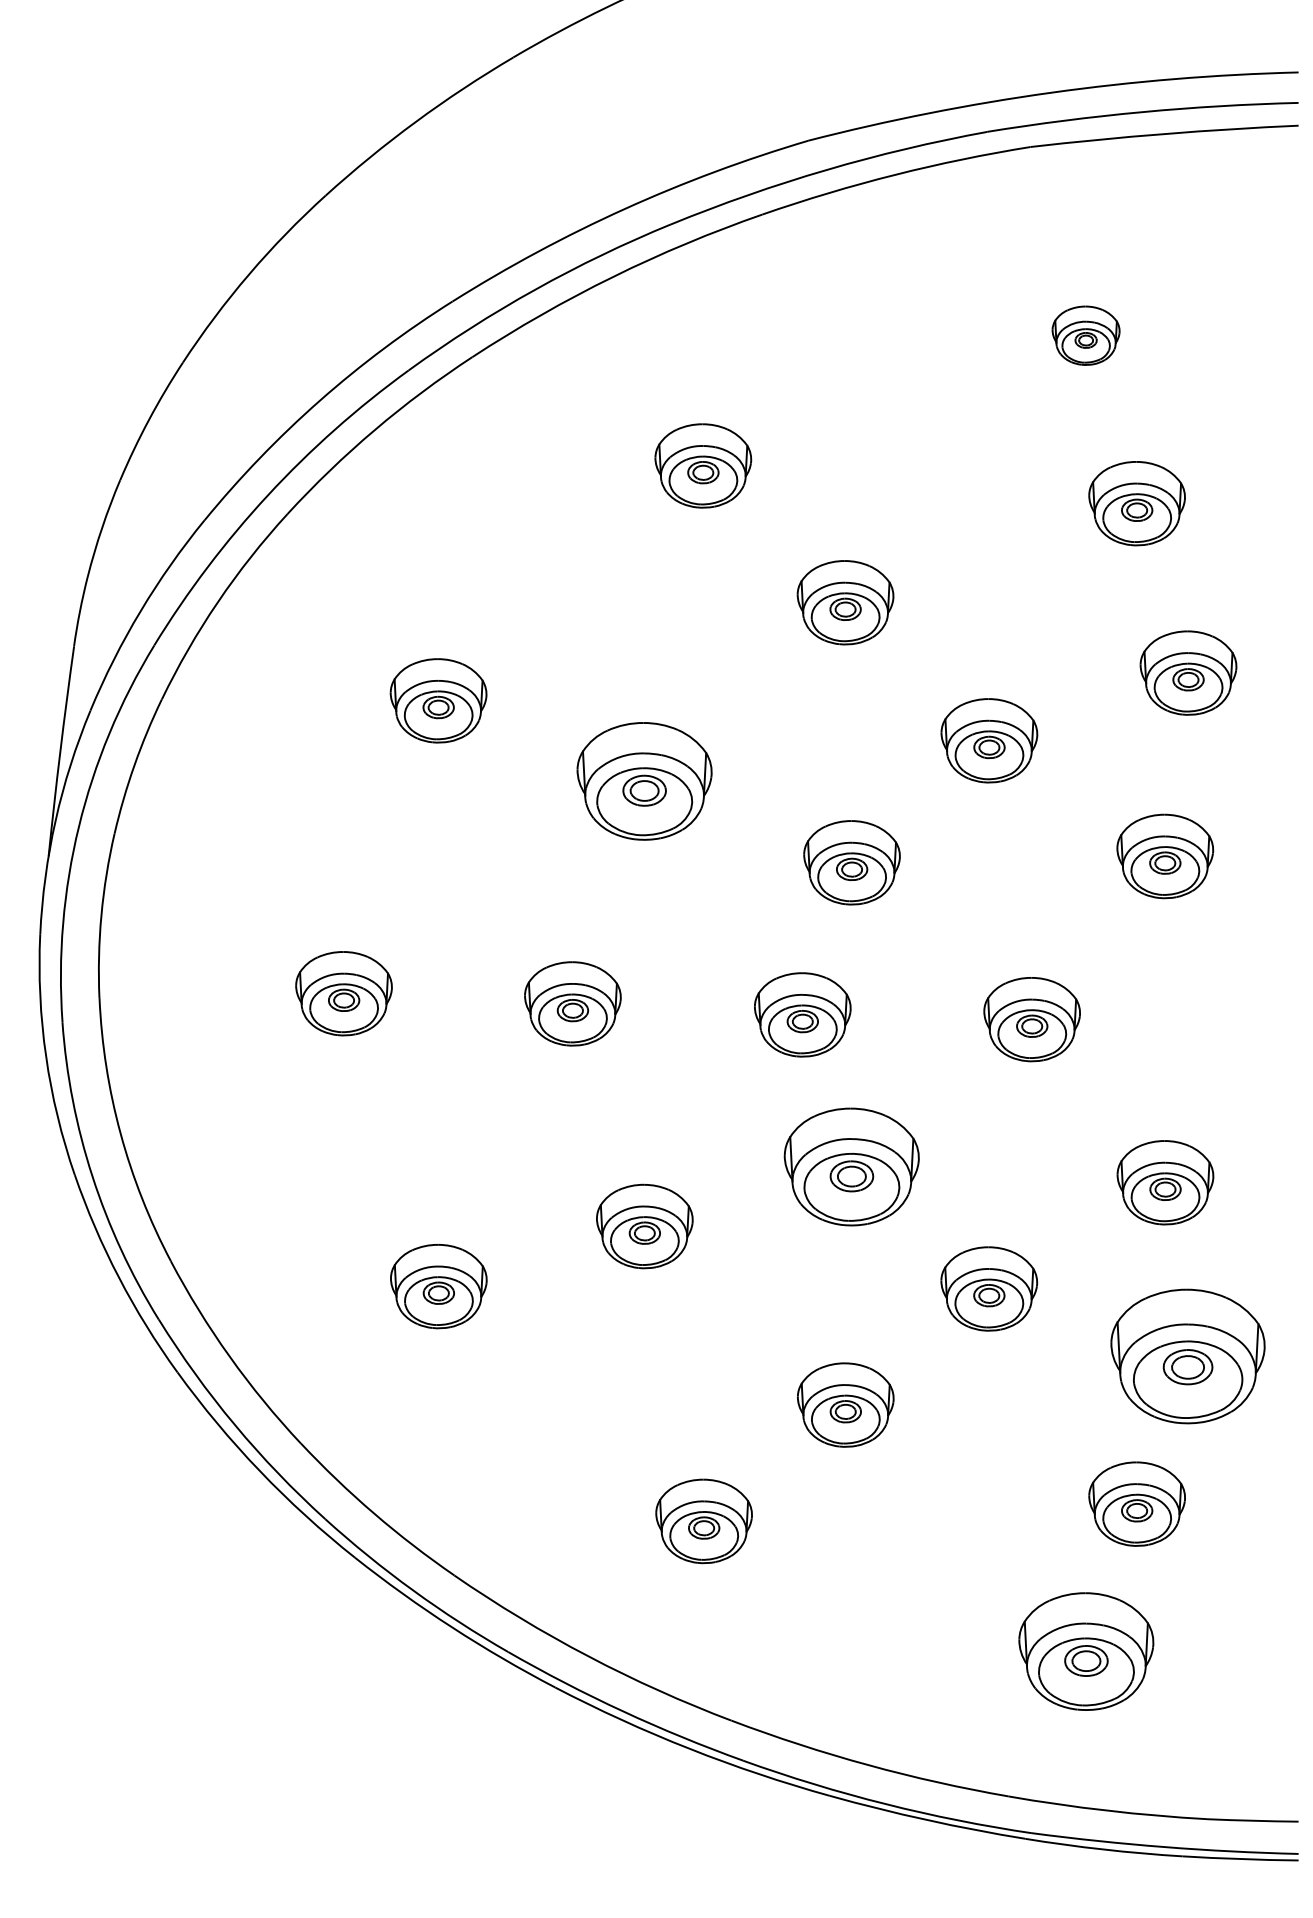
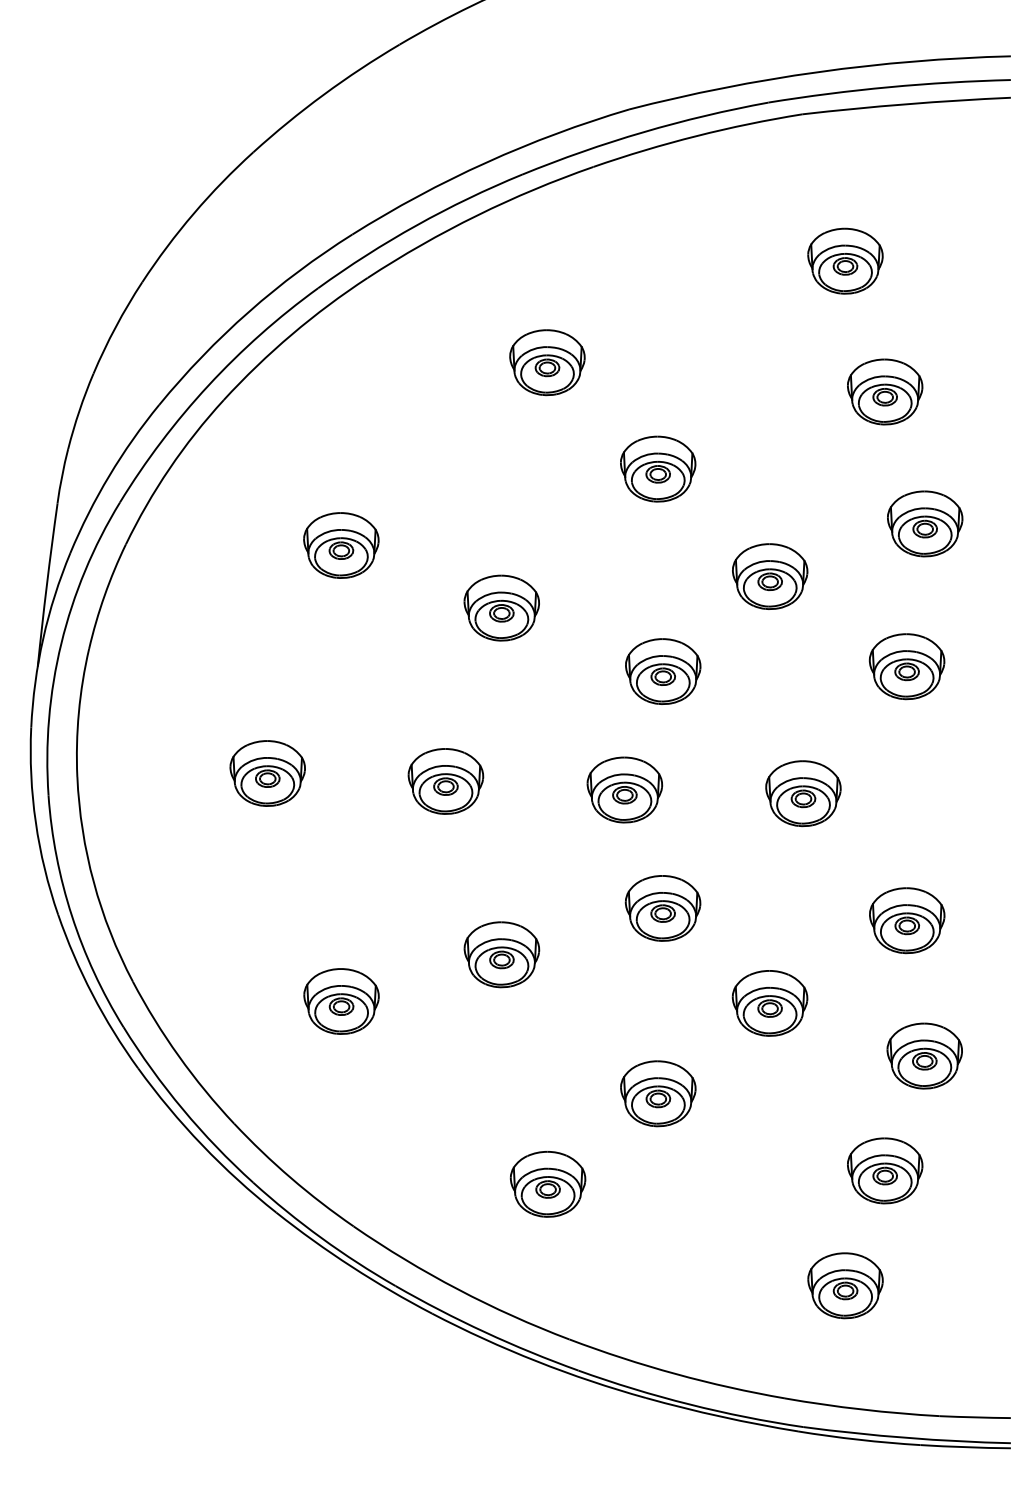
part: (1085, 335) -> (844, 261), size x1.43
part: (644, 780) -> (501, 607), size x0.71
part: (851, 1166) -> (662, 908), size x0.71
part: (1187, 1356) -> (924, 1055), size x0.62
part: (1085, 1651) -> (844, 1285), size x0.71

